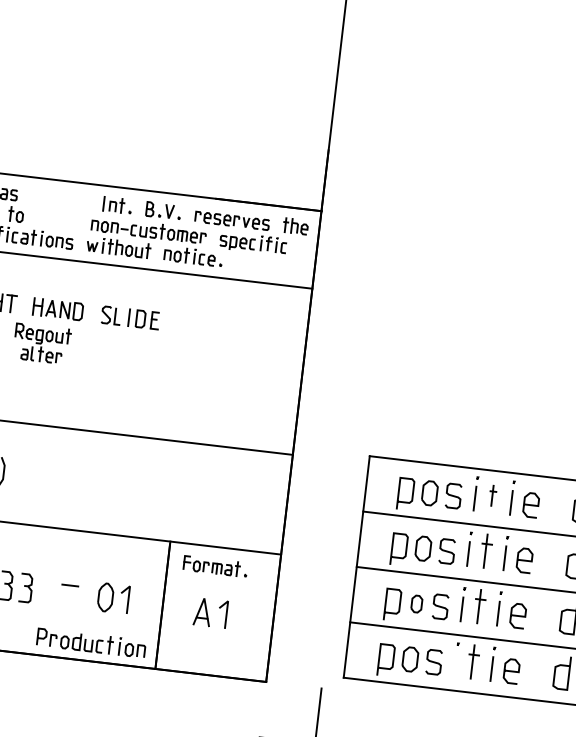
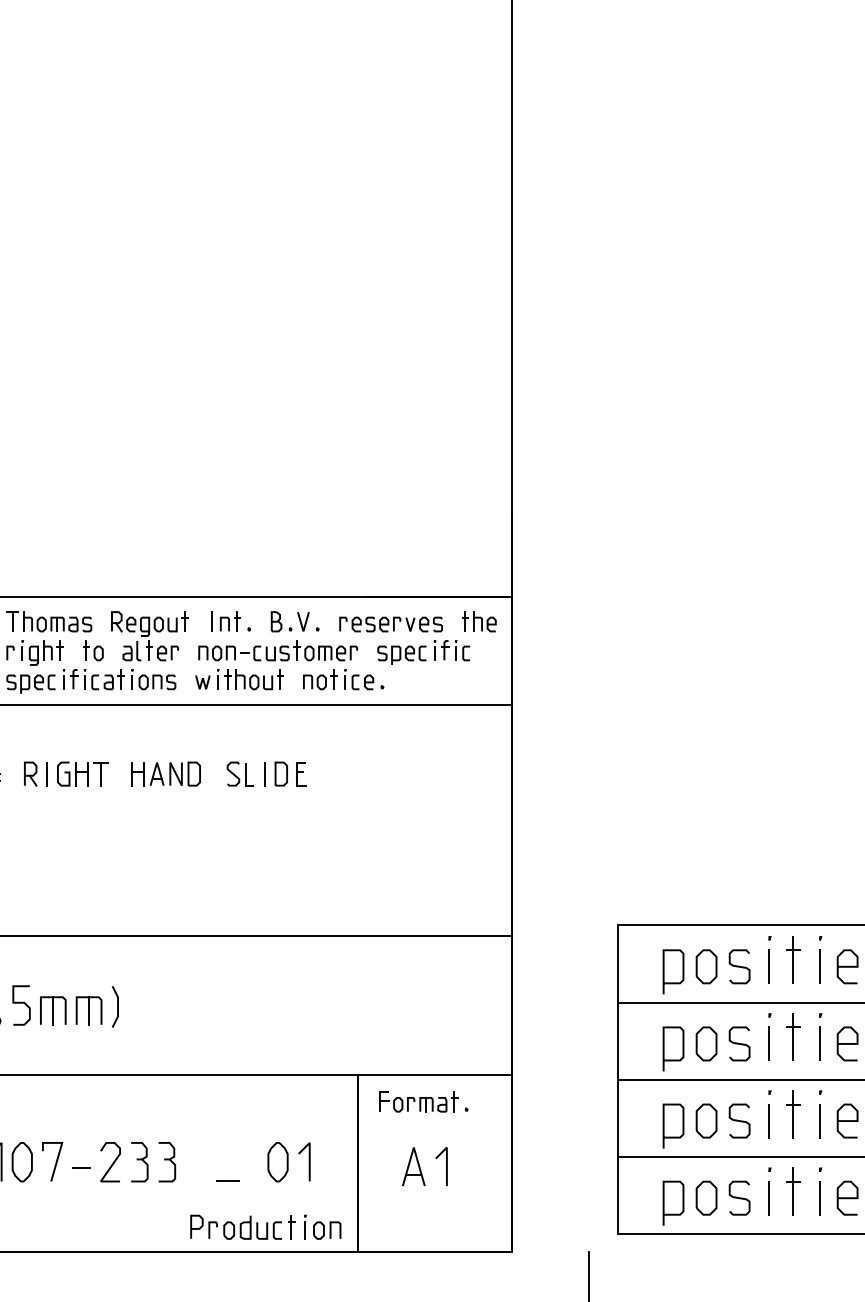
part: (41, 344) -> (149, 636), moved
part: (492, 495) -> (793, 959), size x1.67
line: (70, 584) -> (227, 1180), moved
part: (416, 603) -> (706, 1120), size x1.43
line: (455, 664) -> (769, 1197), added

